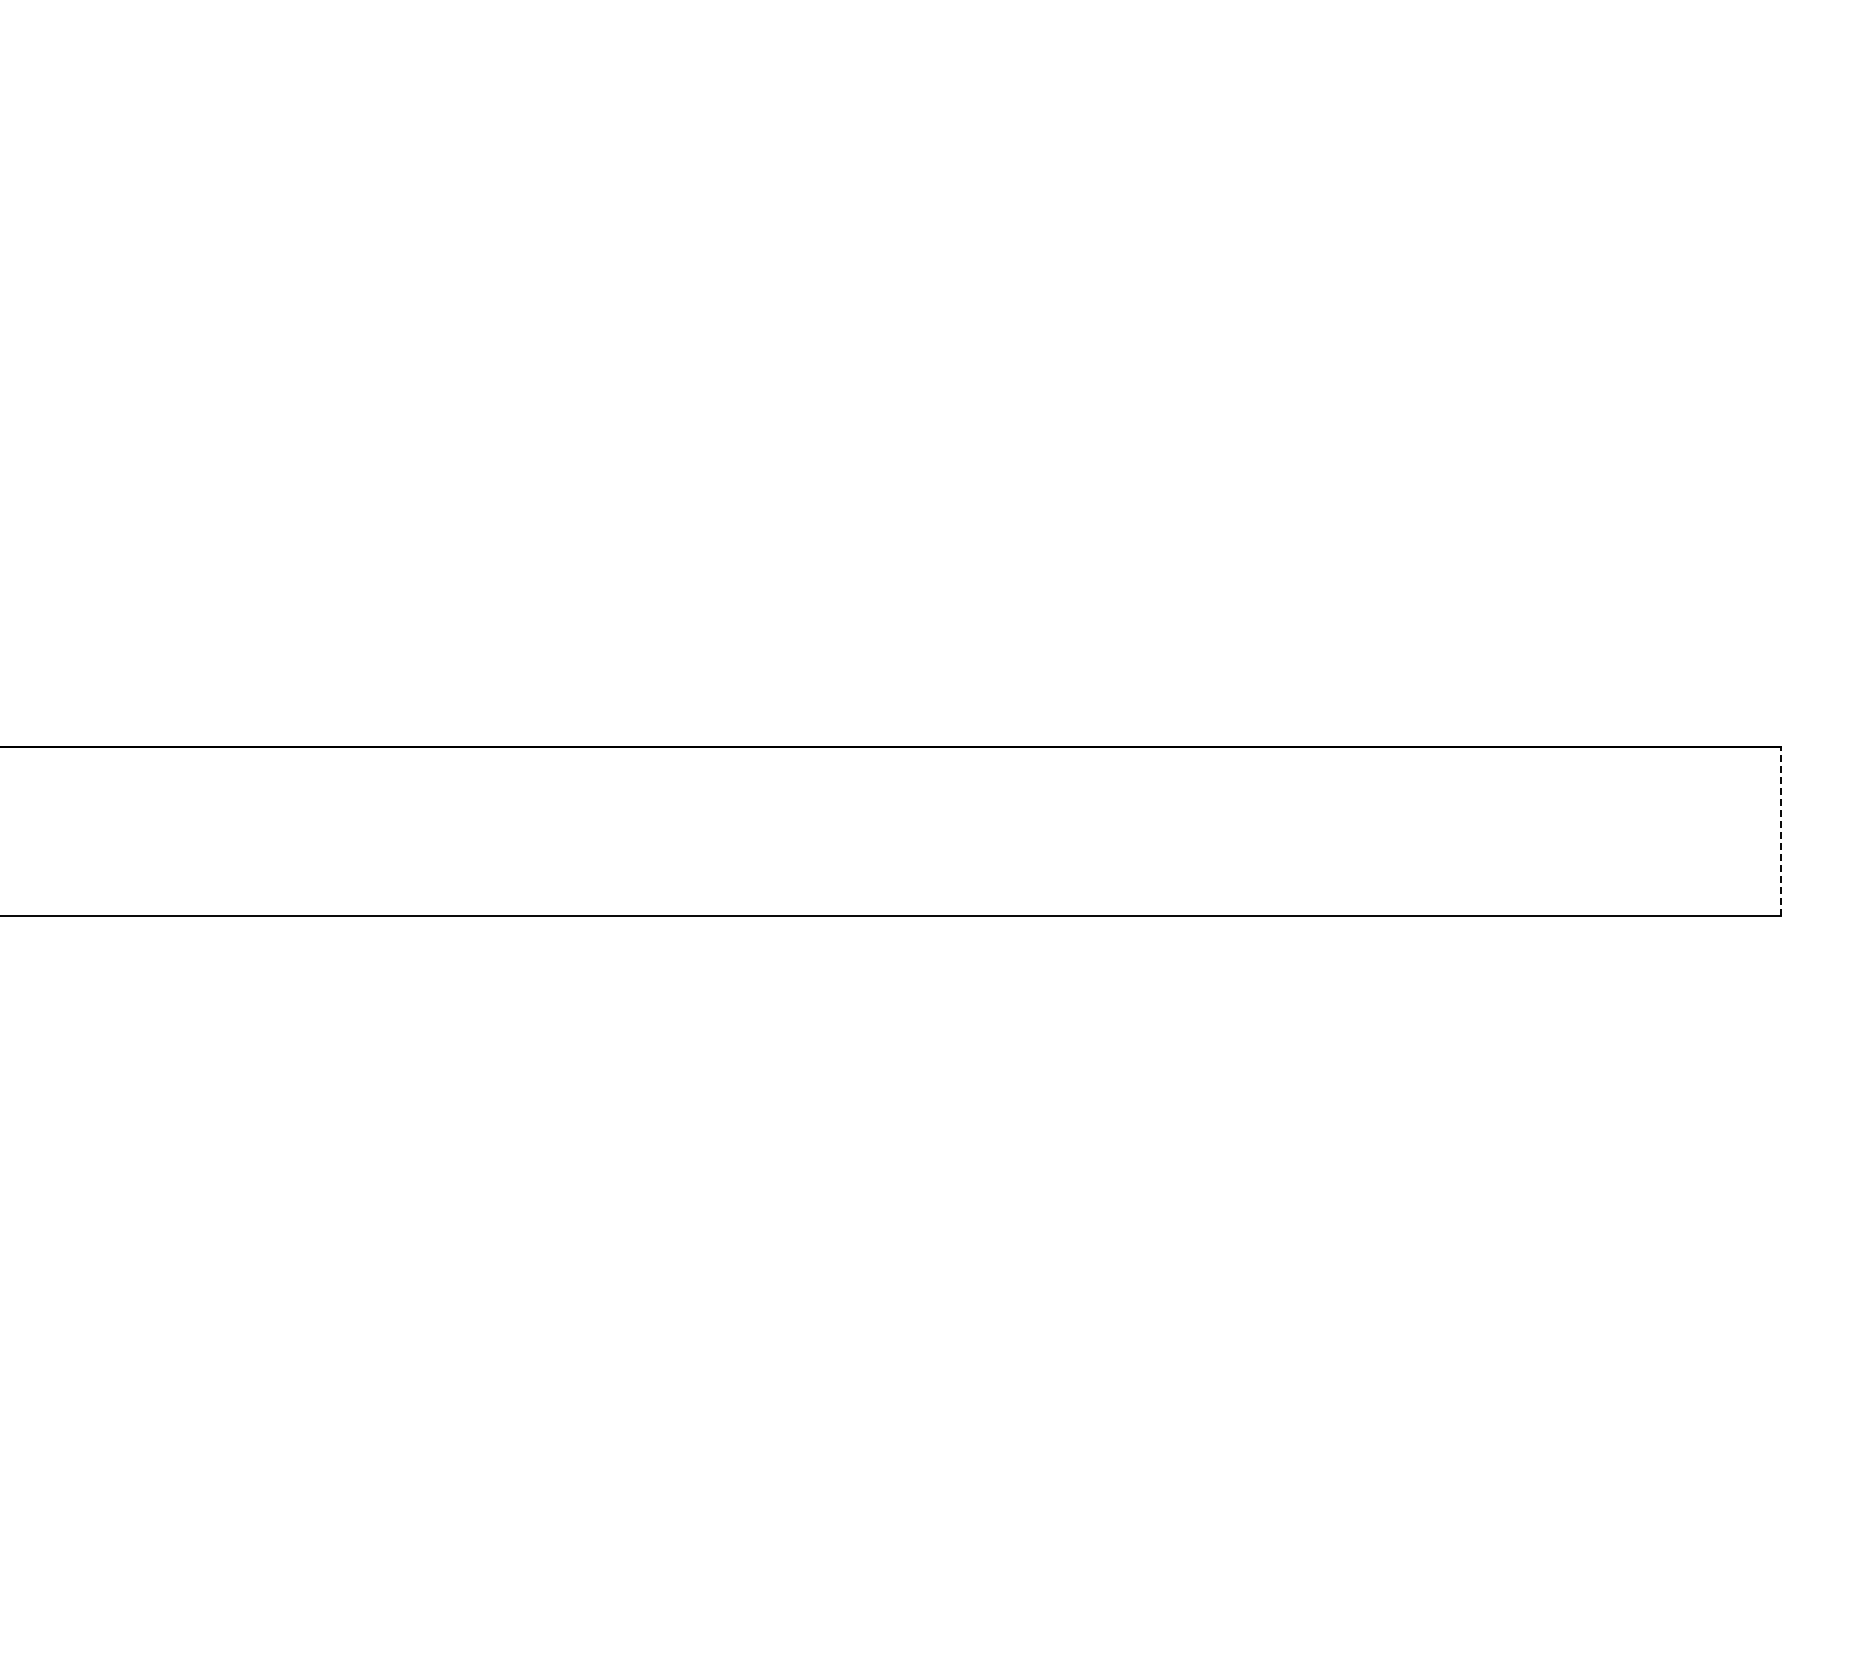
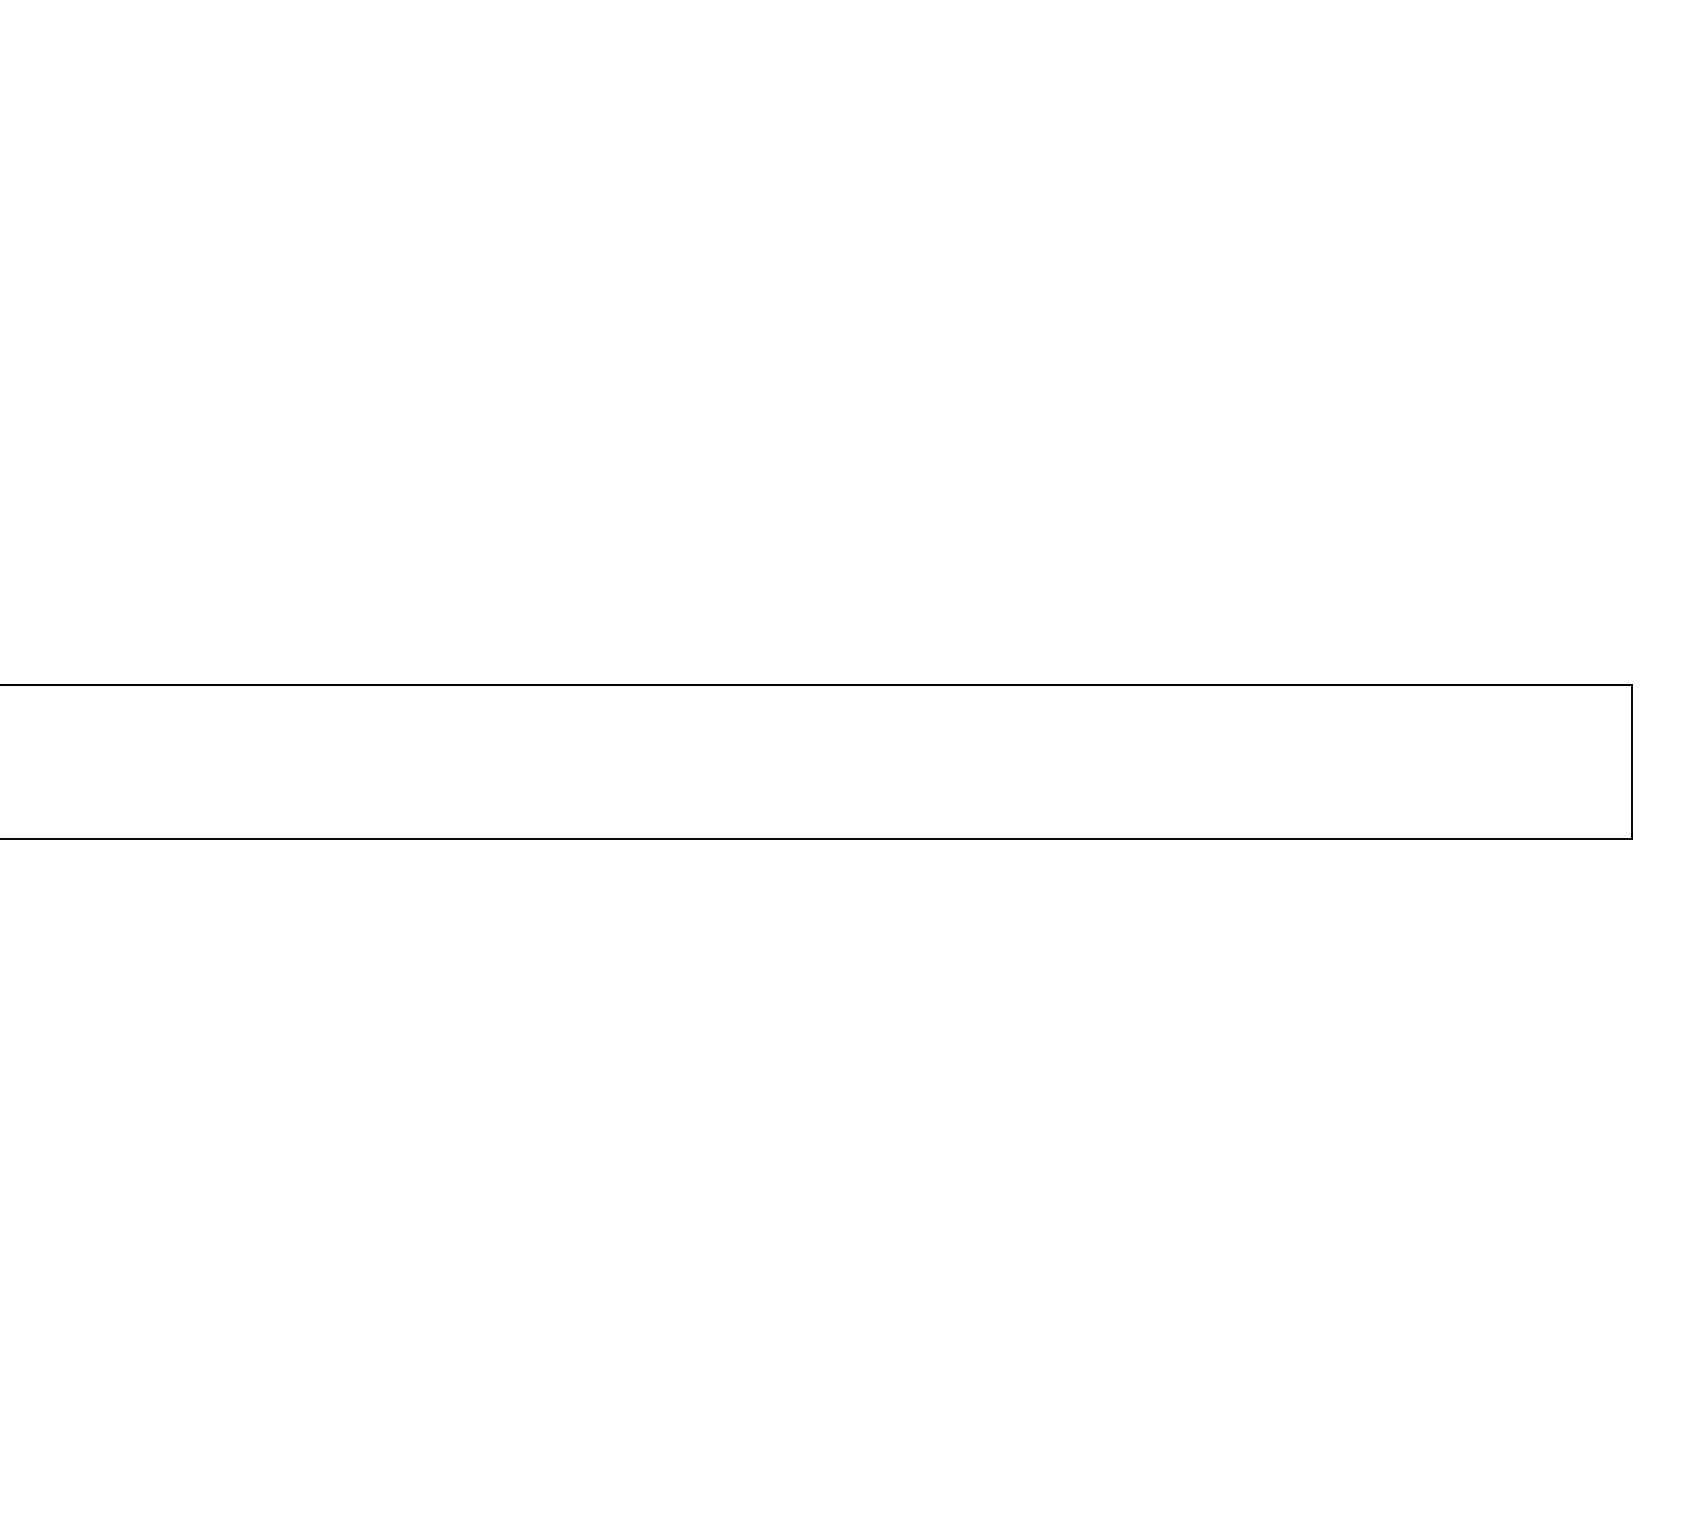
line: (1780, 831) -> (1631, 762), dashed -> solid

